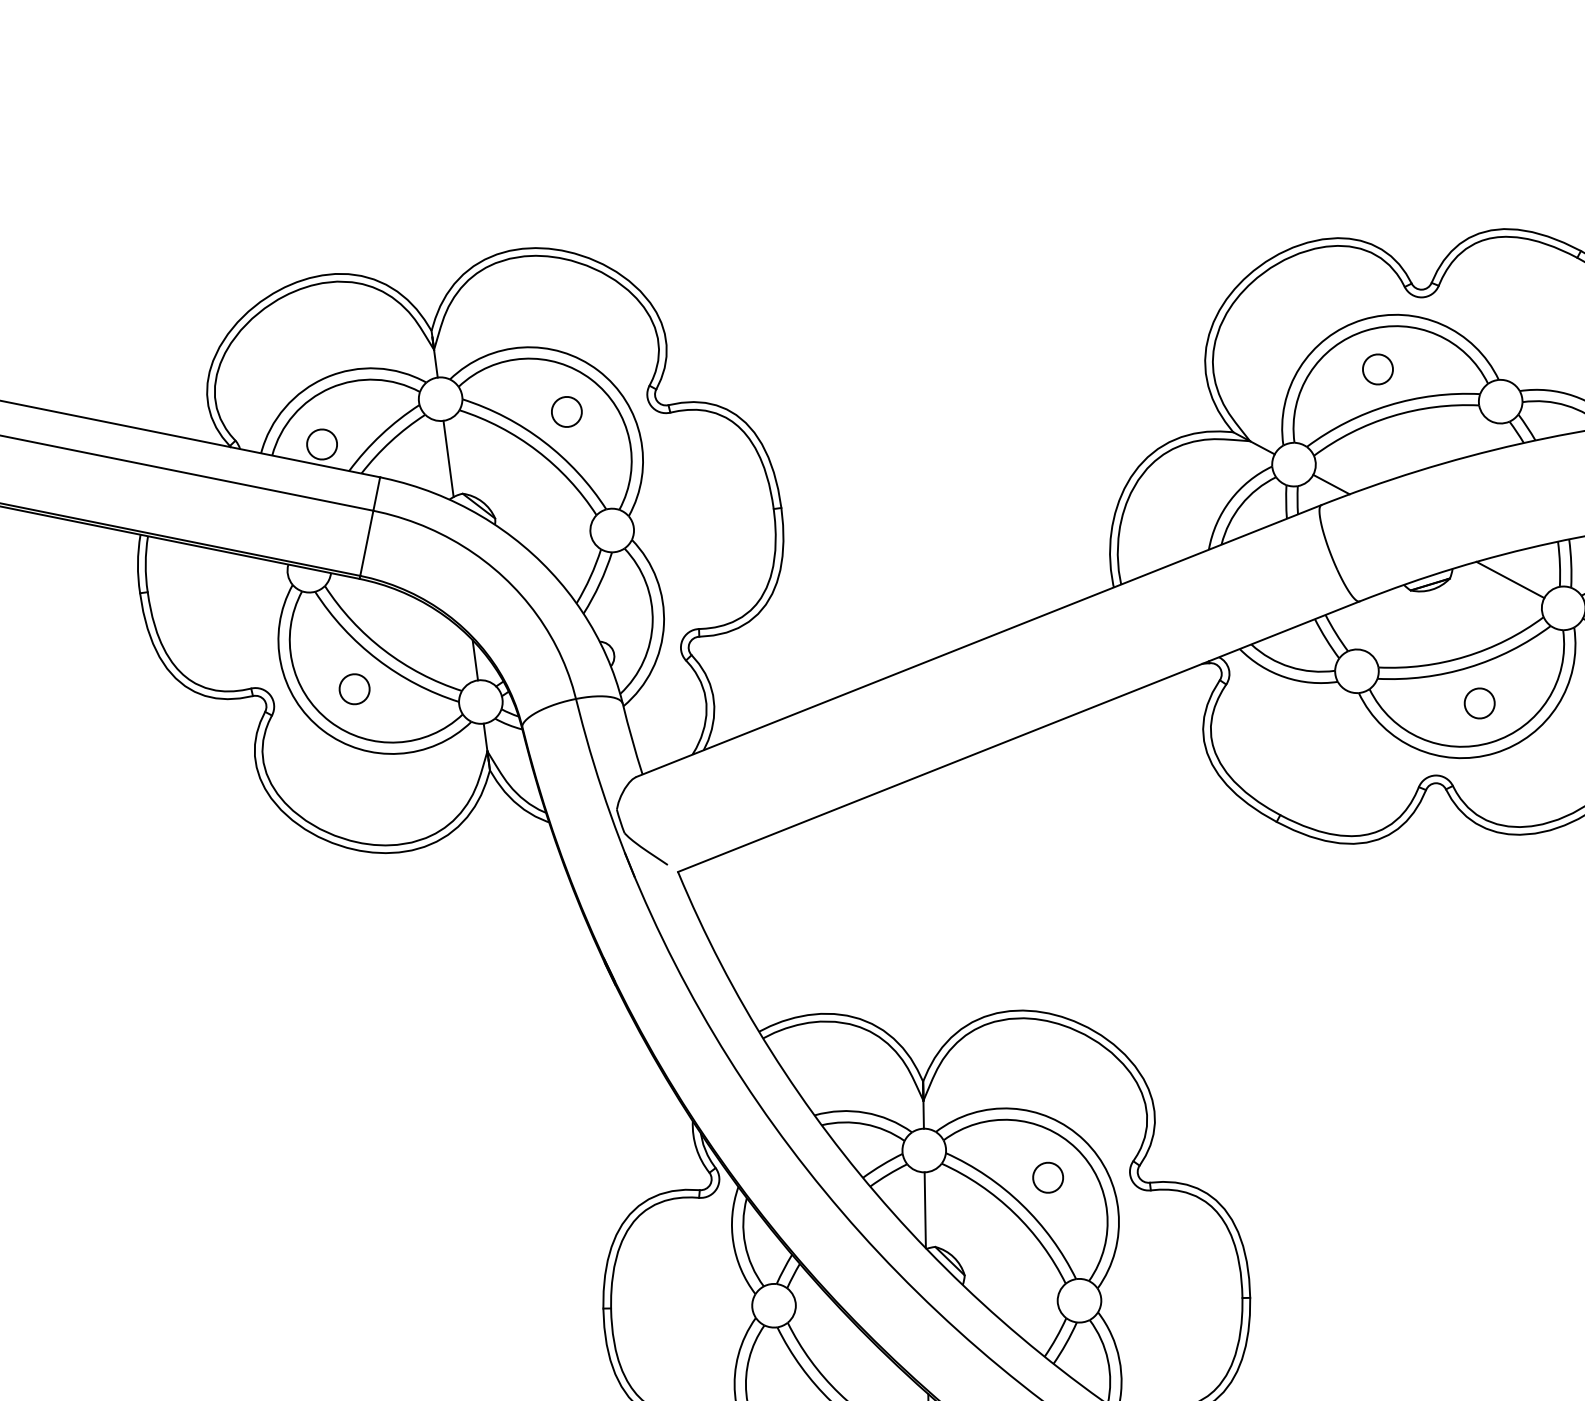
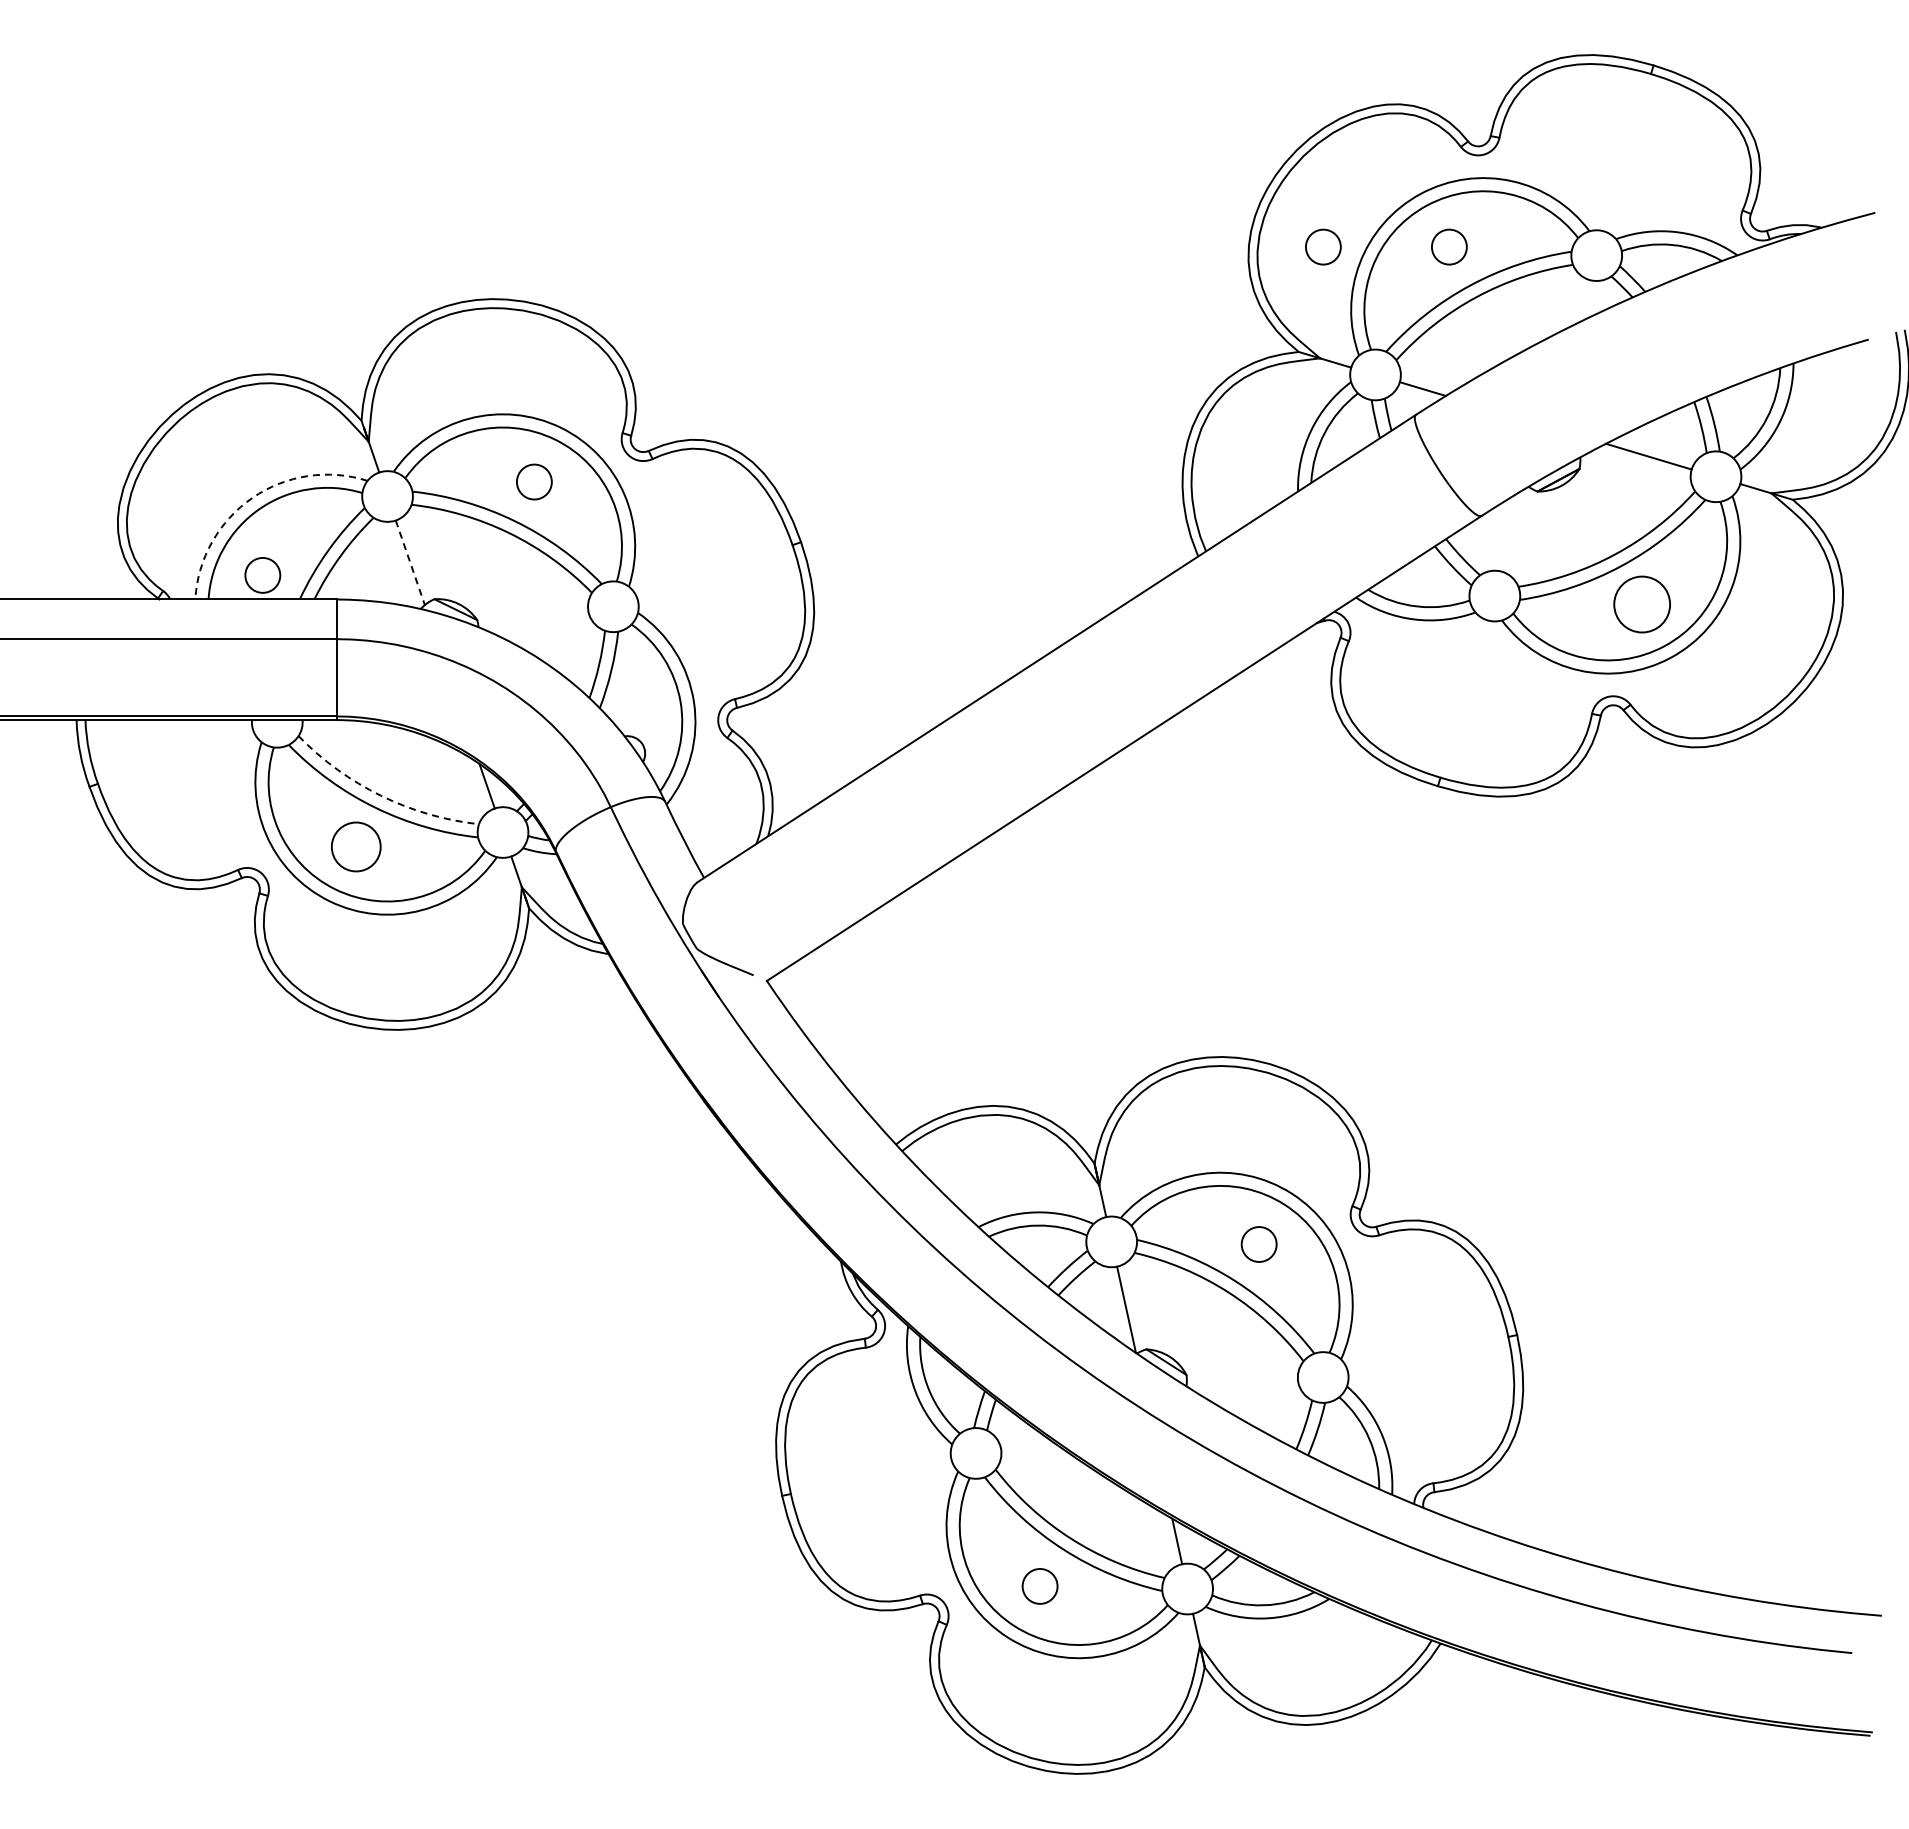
circle: (1271, 347) -> (1323, 246), added
arc: (326, 377) -> (252, 498), solid -> dashed
line: (448, 458) -> (410, 562), solid -> dashed
arc: (384, 650) -> (381, 795), solid -> dashed
circle: (354, 688) -> (355, 846), size x1.4
circle: (1479, 703) -> (1641, 604), size x1.6

